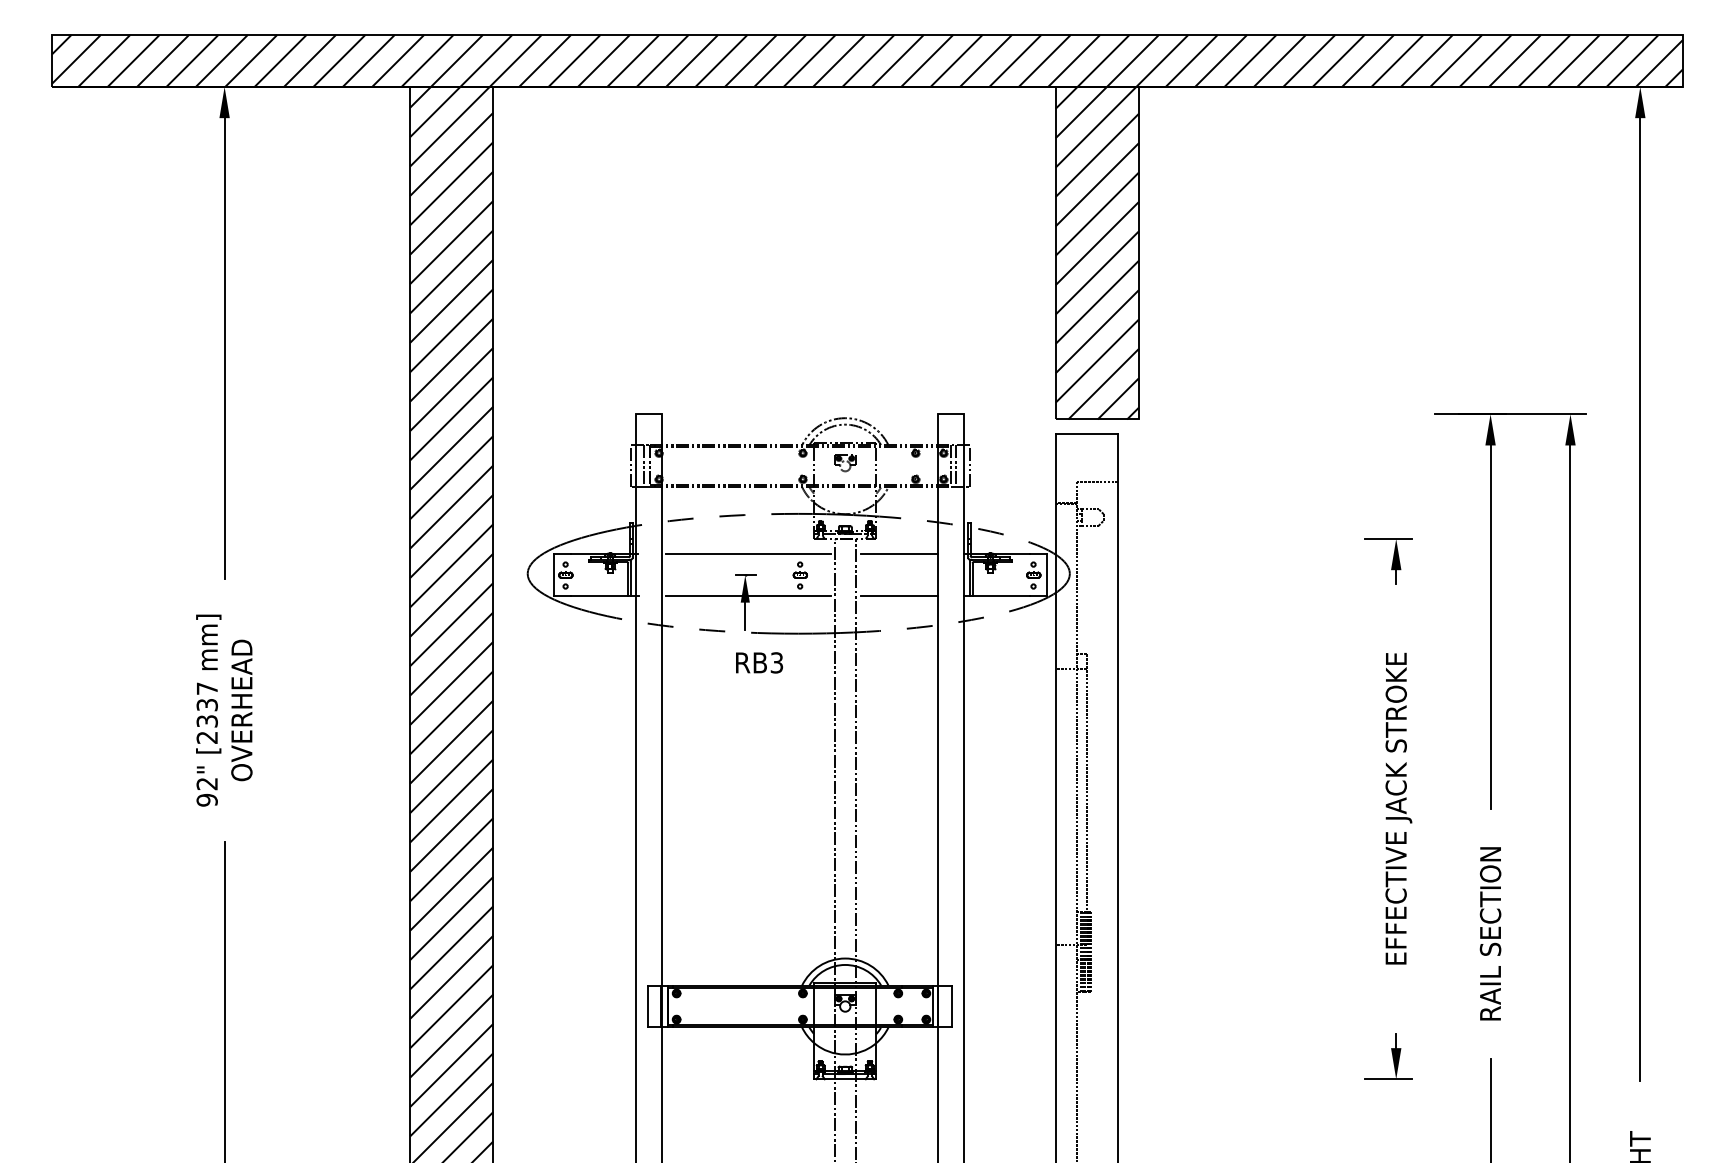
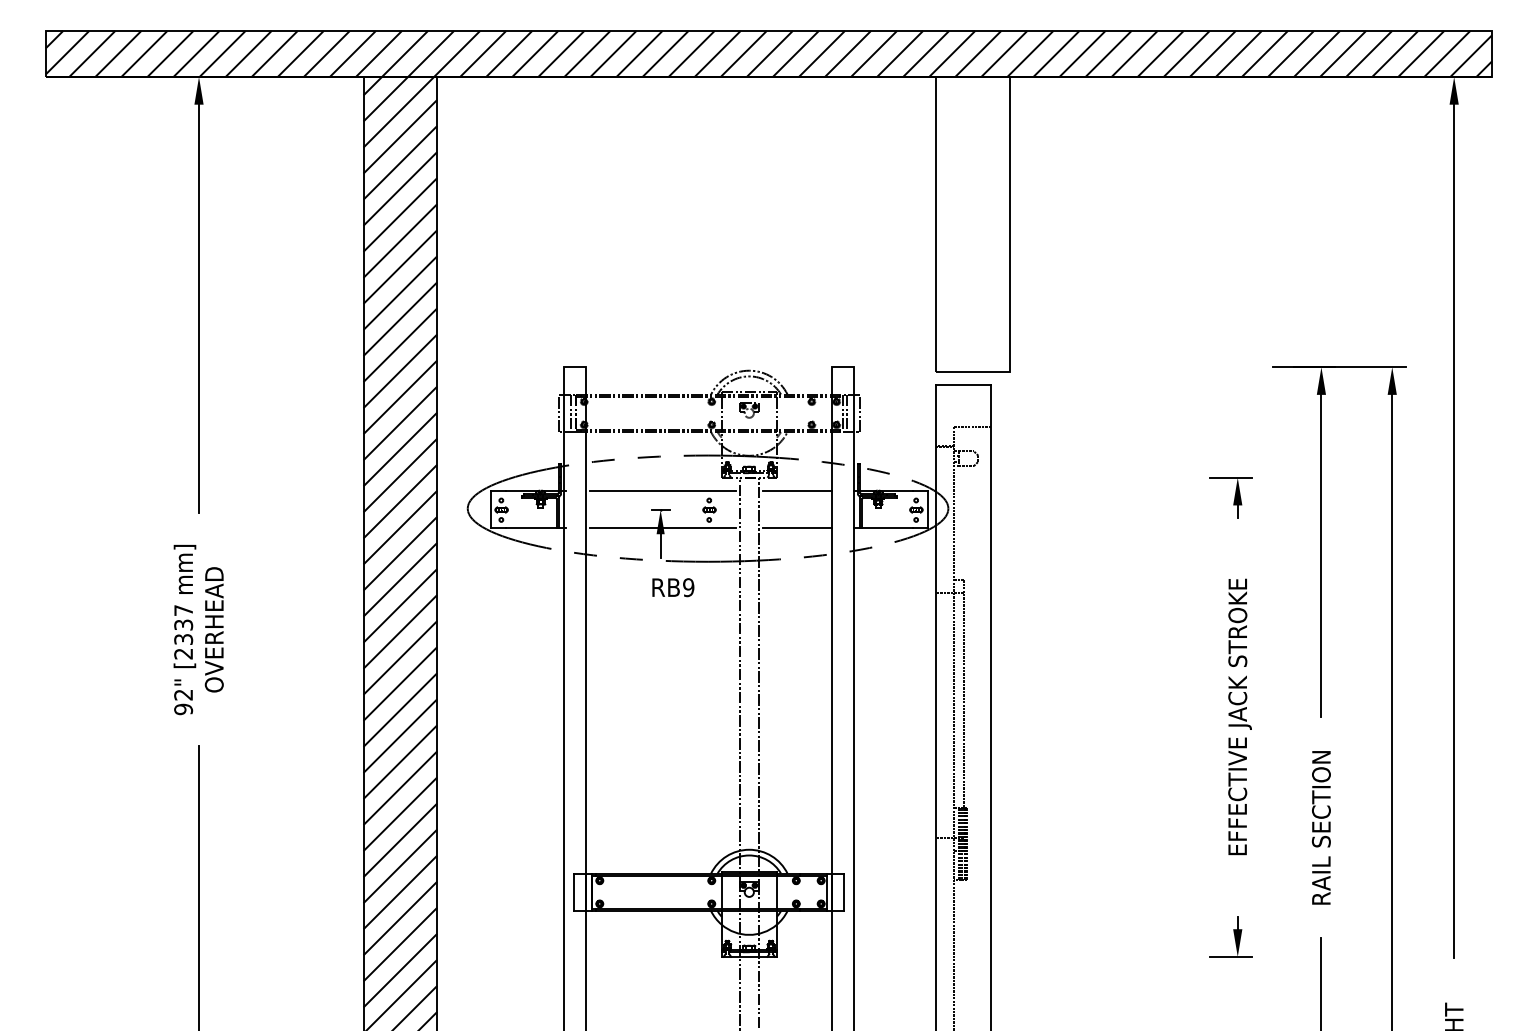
hatch: (1096, 252) -> (972, 223), removed
text: (776, 662) -> (688, 587), RB3 -> RB9

